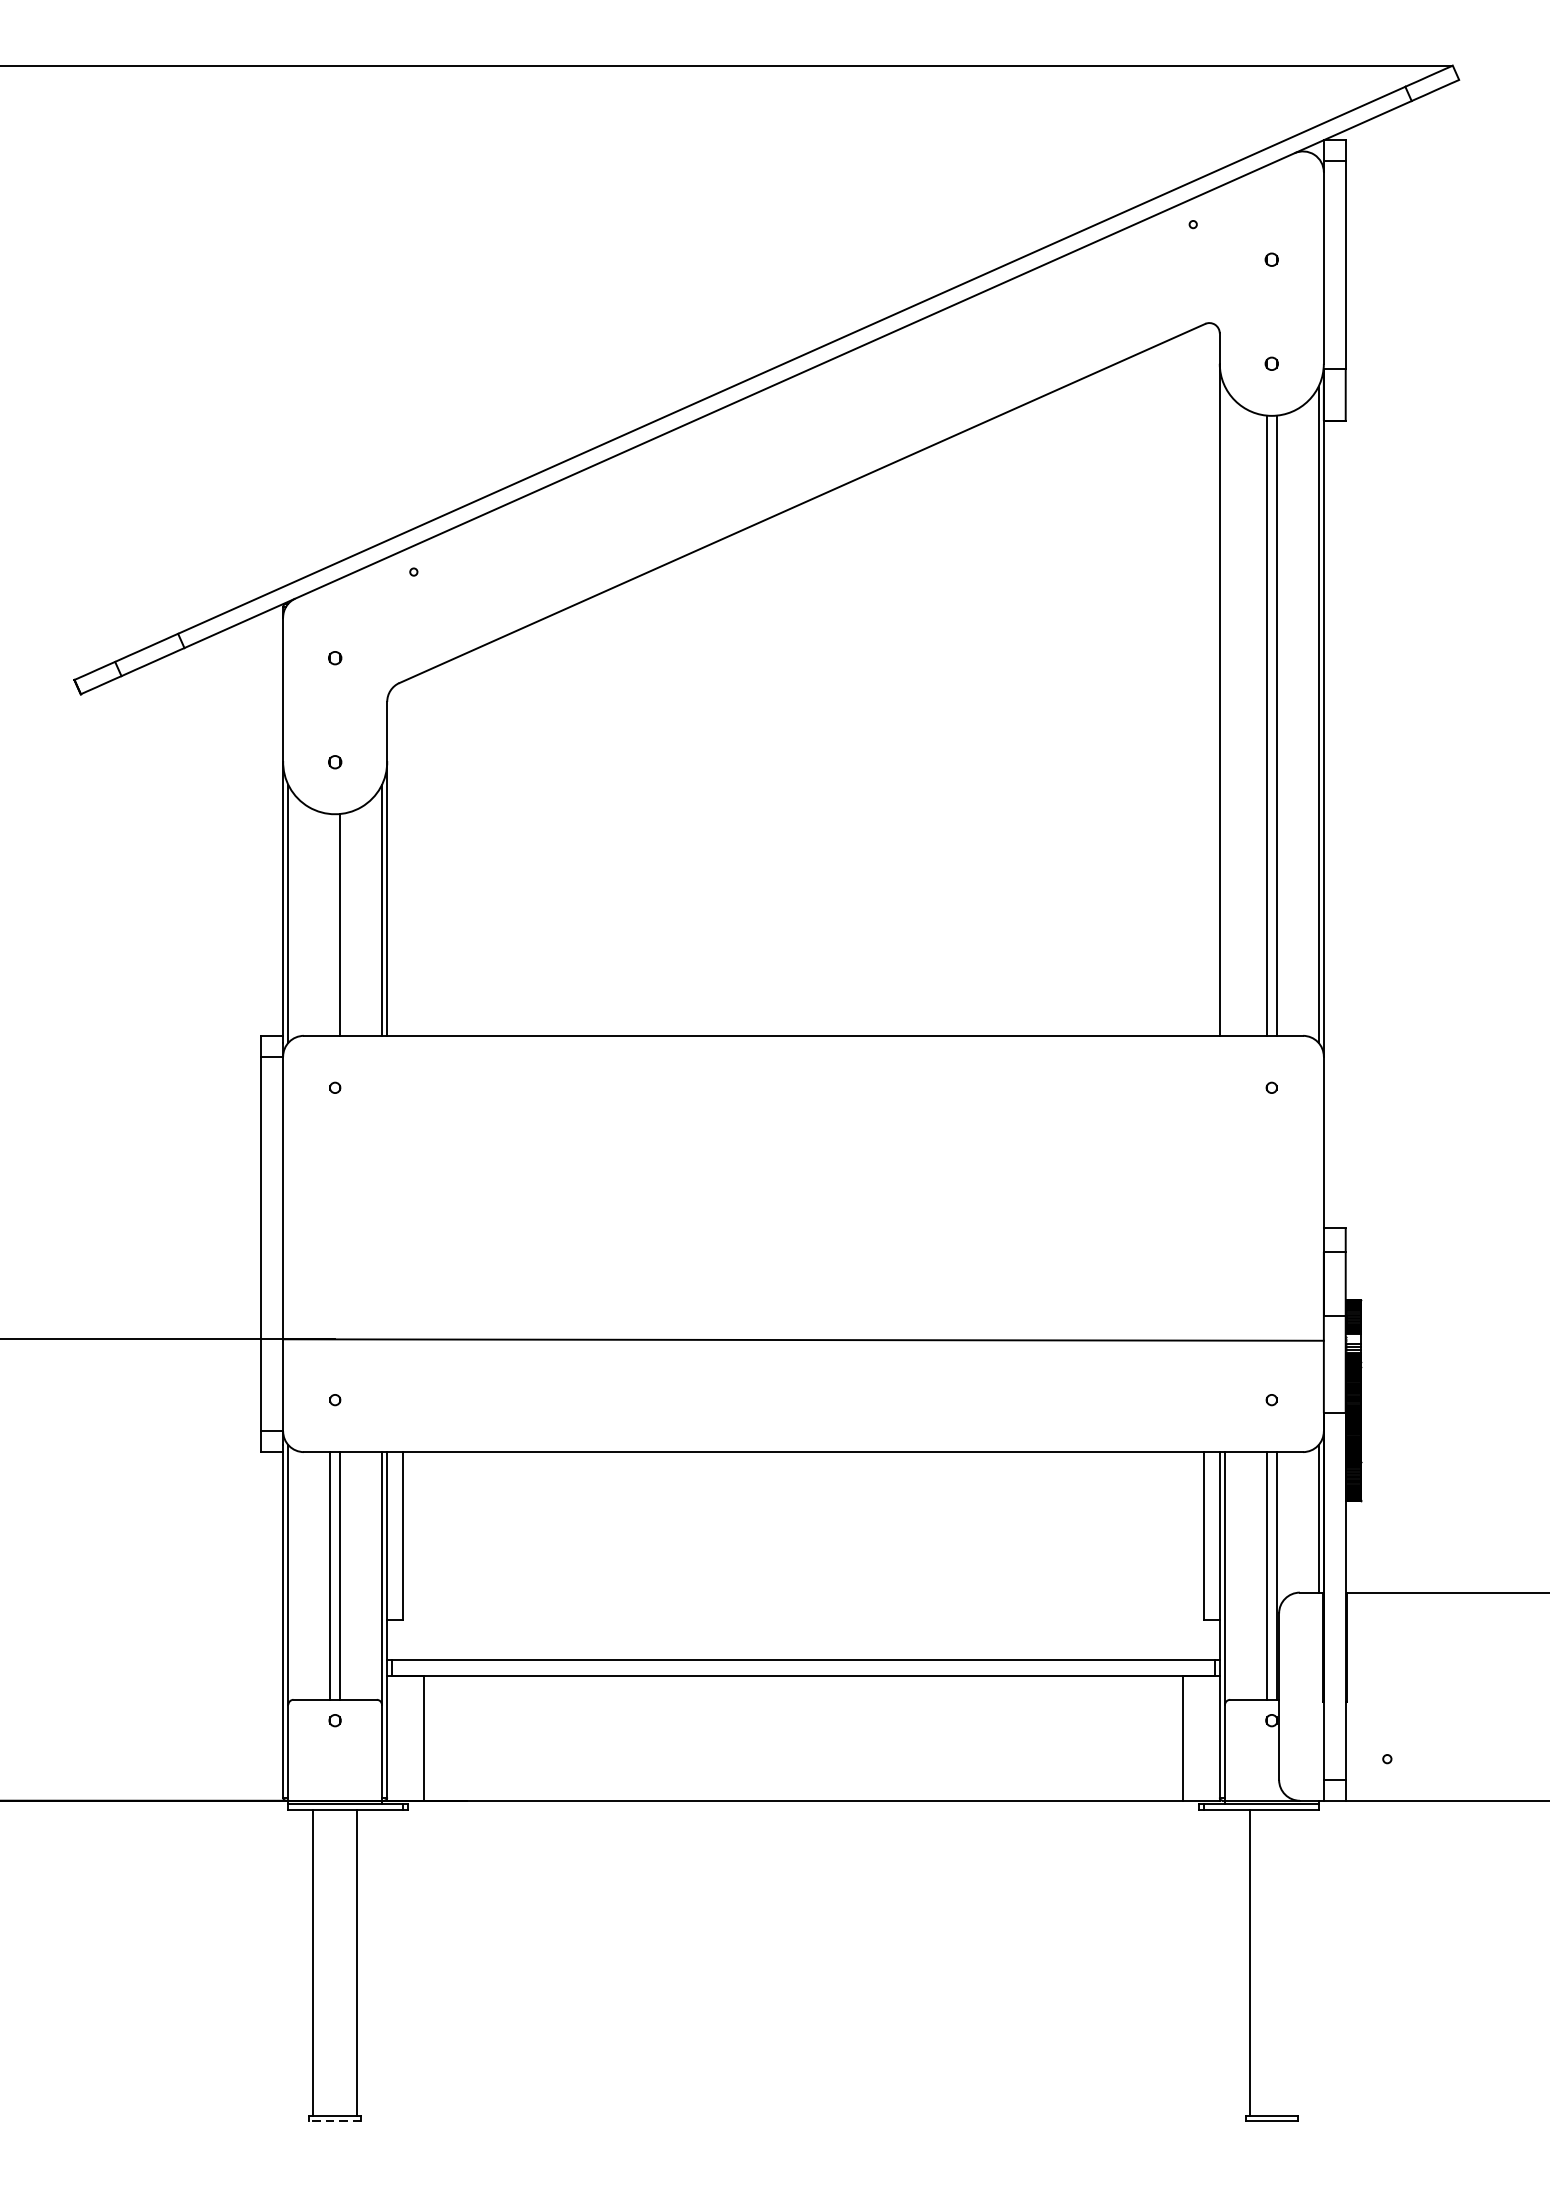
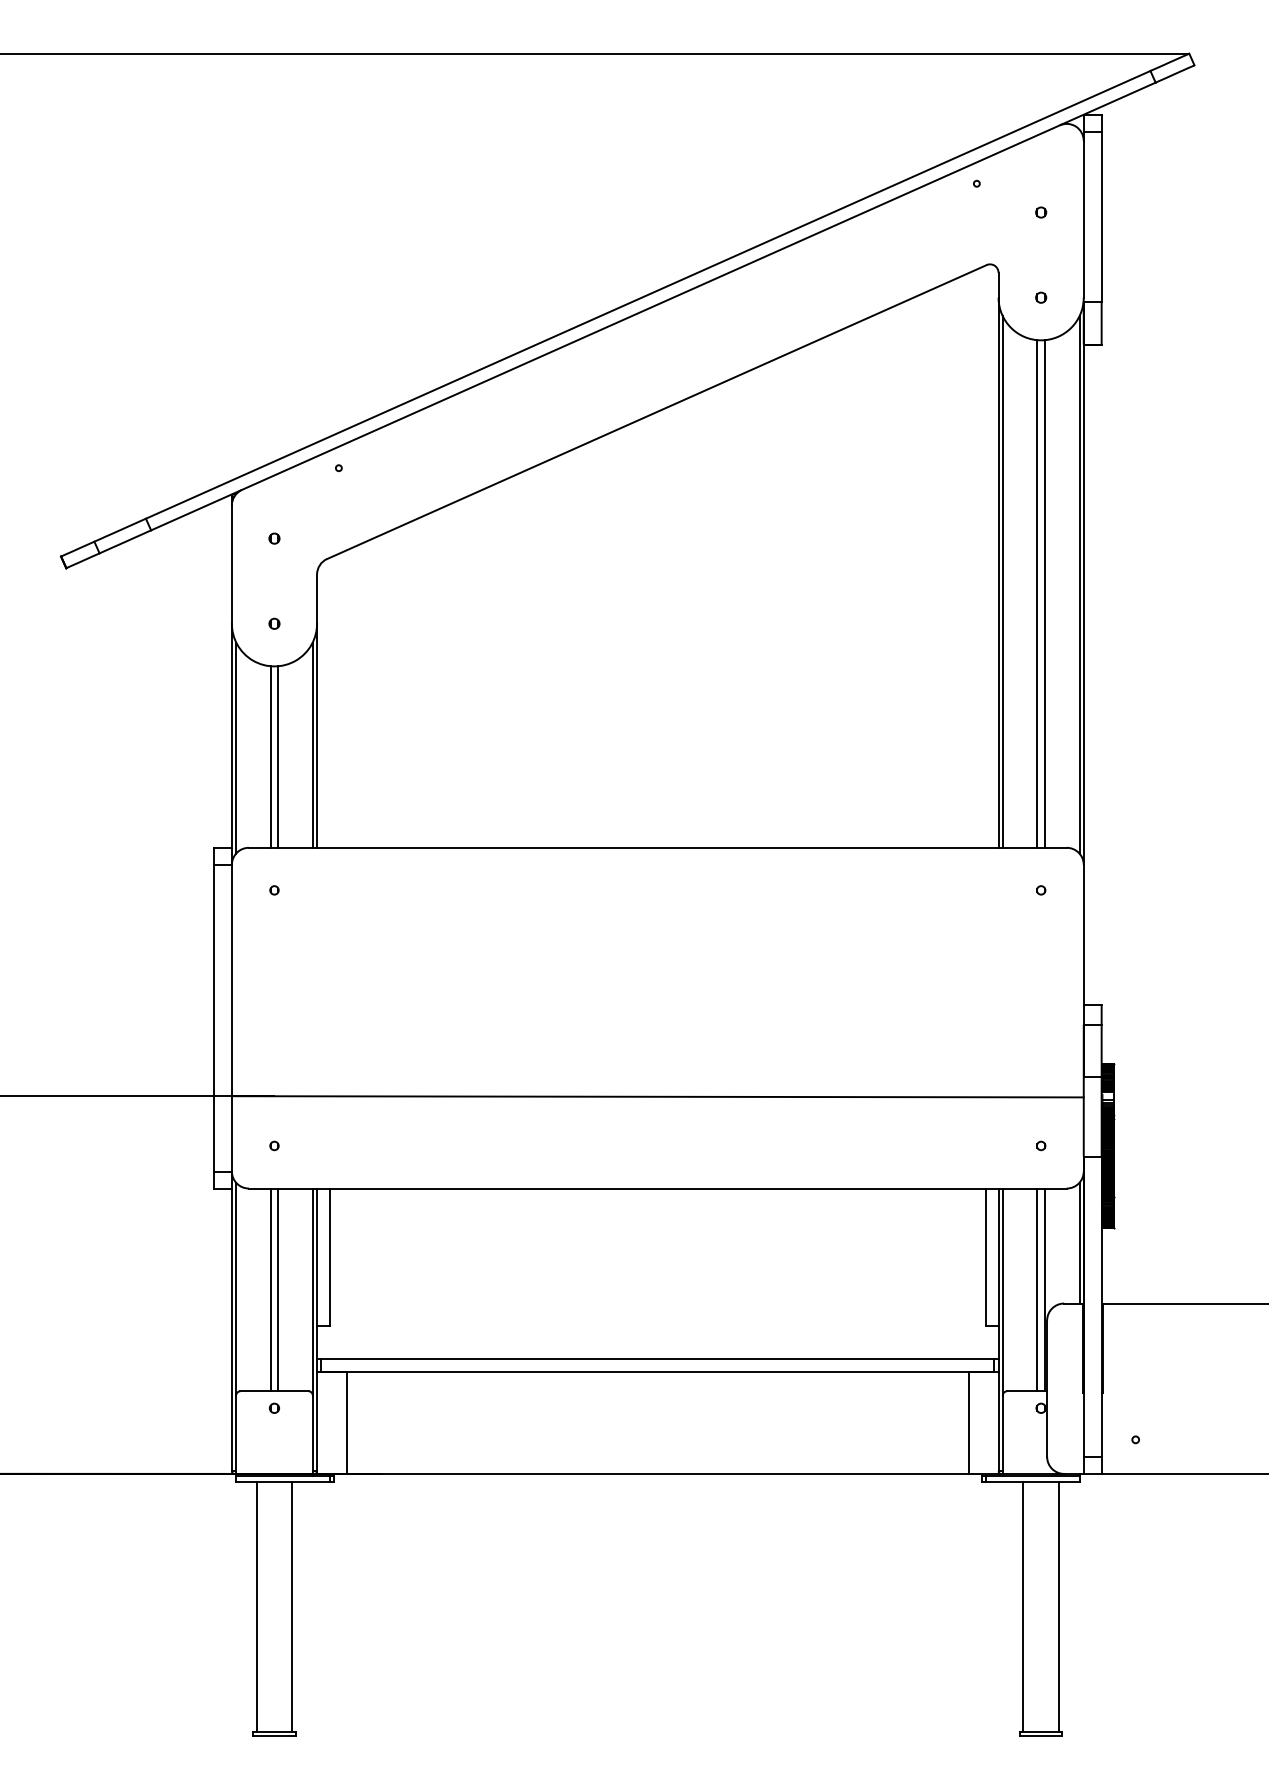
line: (1224, 710) -> (1002, 581), added
line: (330, 924) -> (270, 756), added
line: (1294, 1962) -> (1059, 1606), added
line: (333, 2121) -> (273, 1736), dashed -> solid

